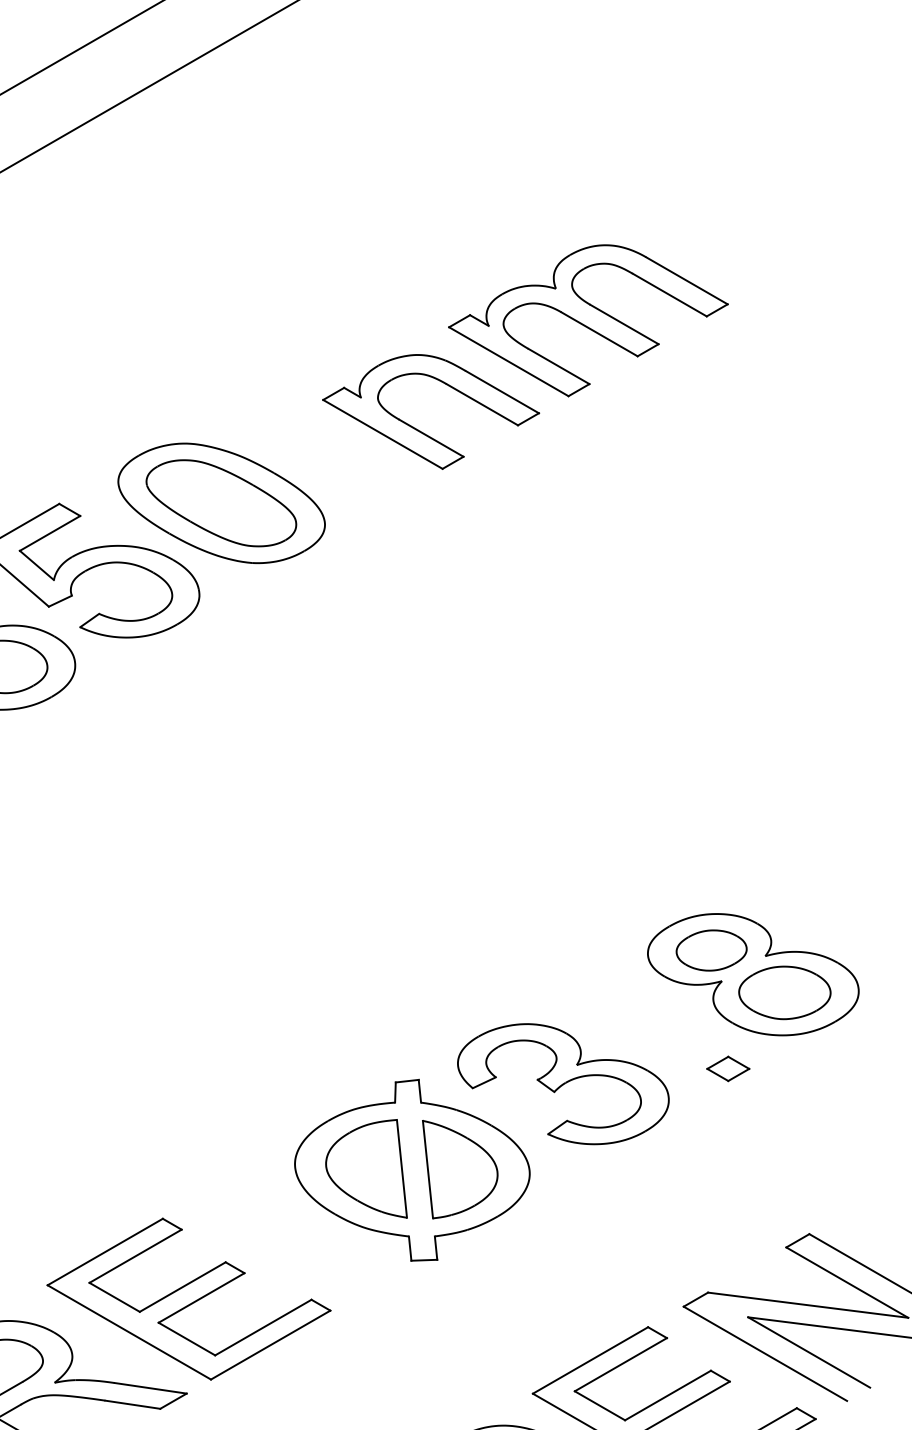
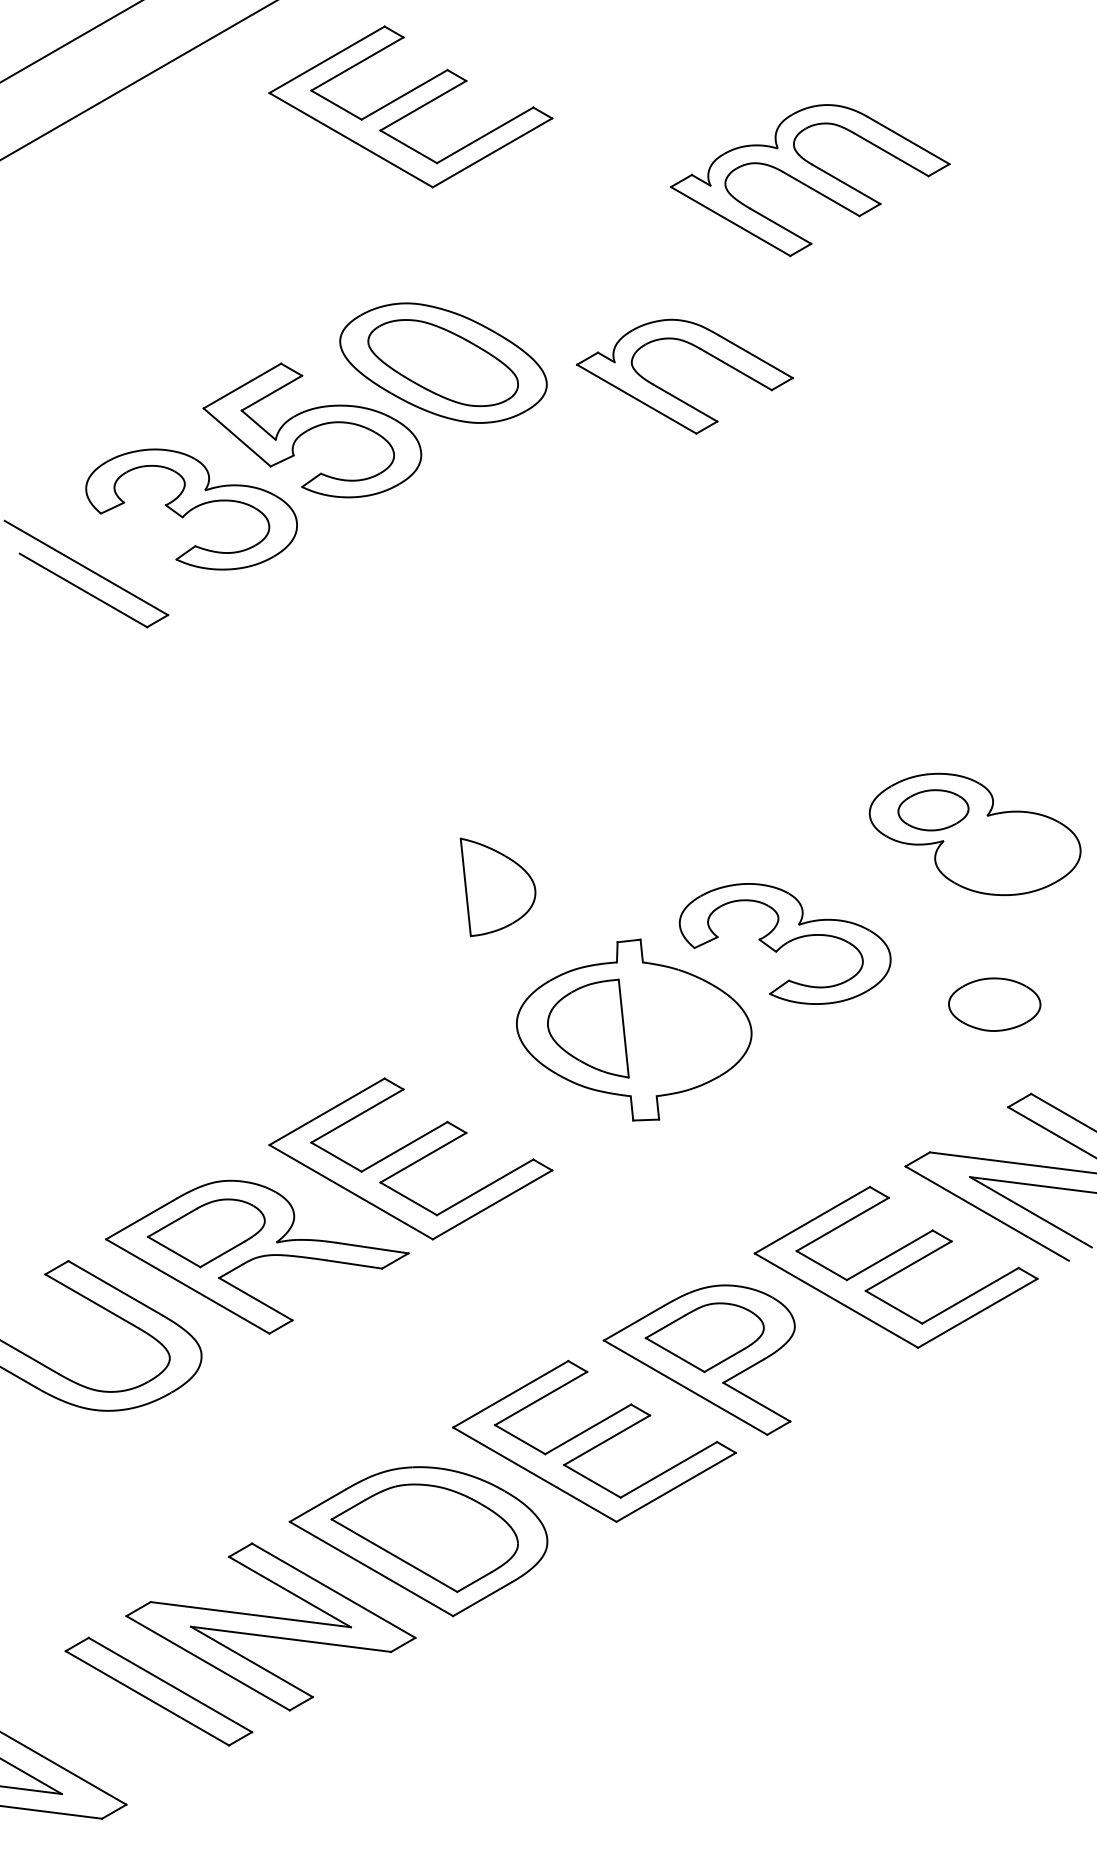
part: (188, 246) -> (410, 106), added
part: (420, 430) -> (674, 395), moved
part: (784, 992) -> (994, 1004), moved
part: (728, 1068) -> (950, 928), removed
part: (459, 1169) -> (497, 887), moved

